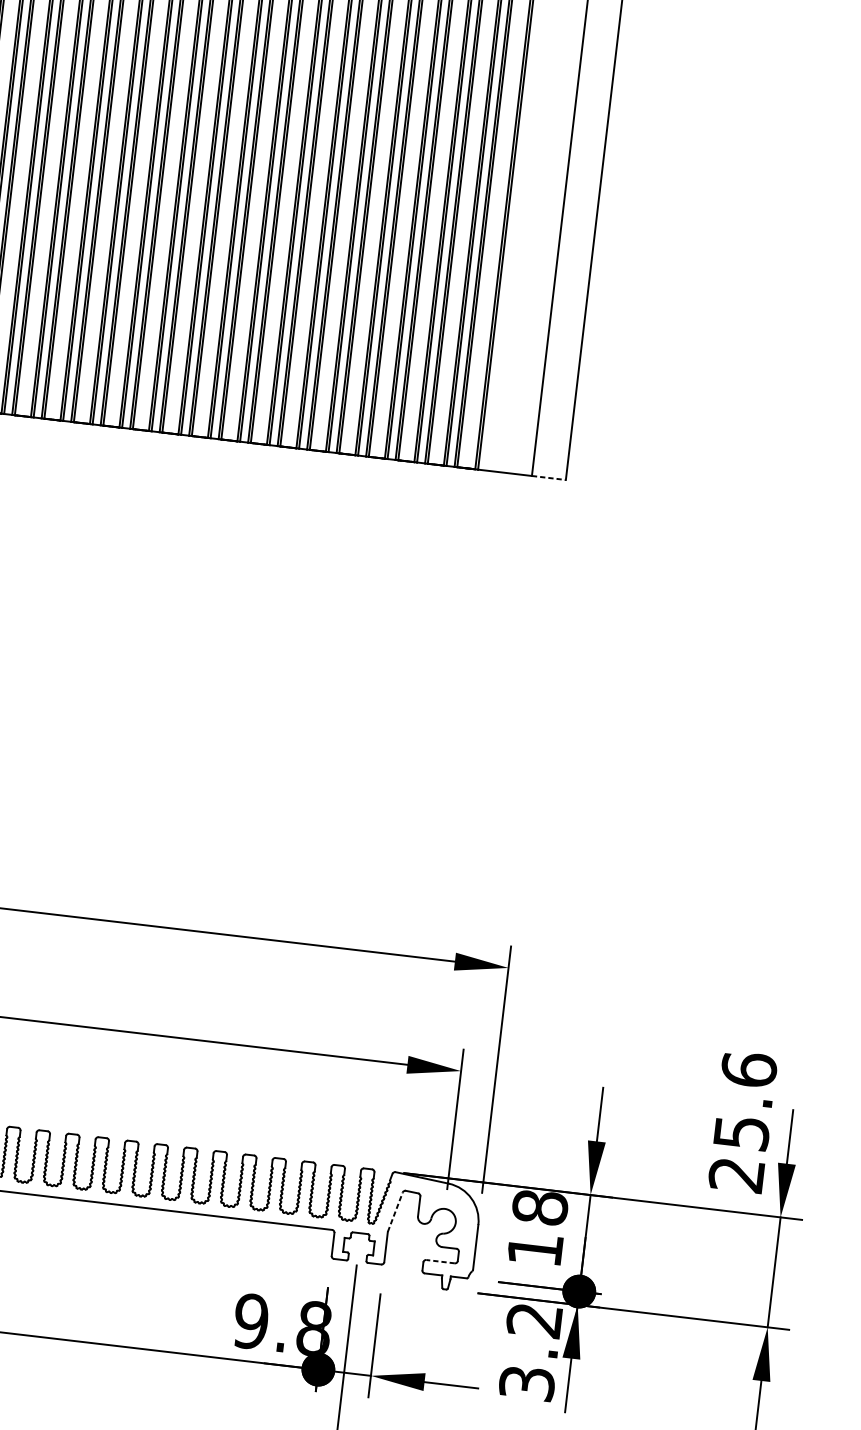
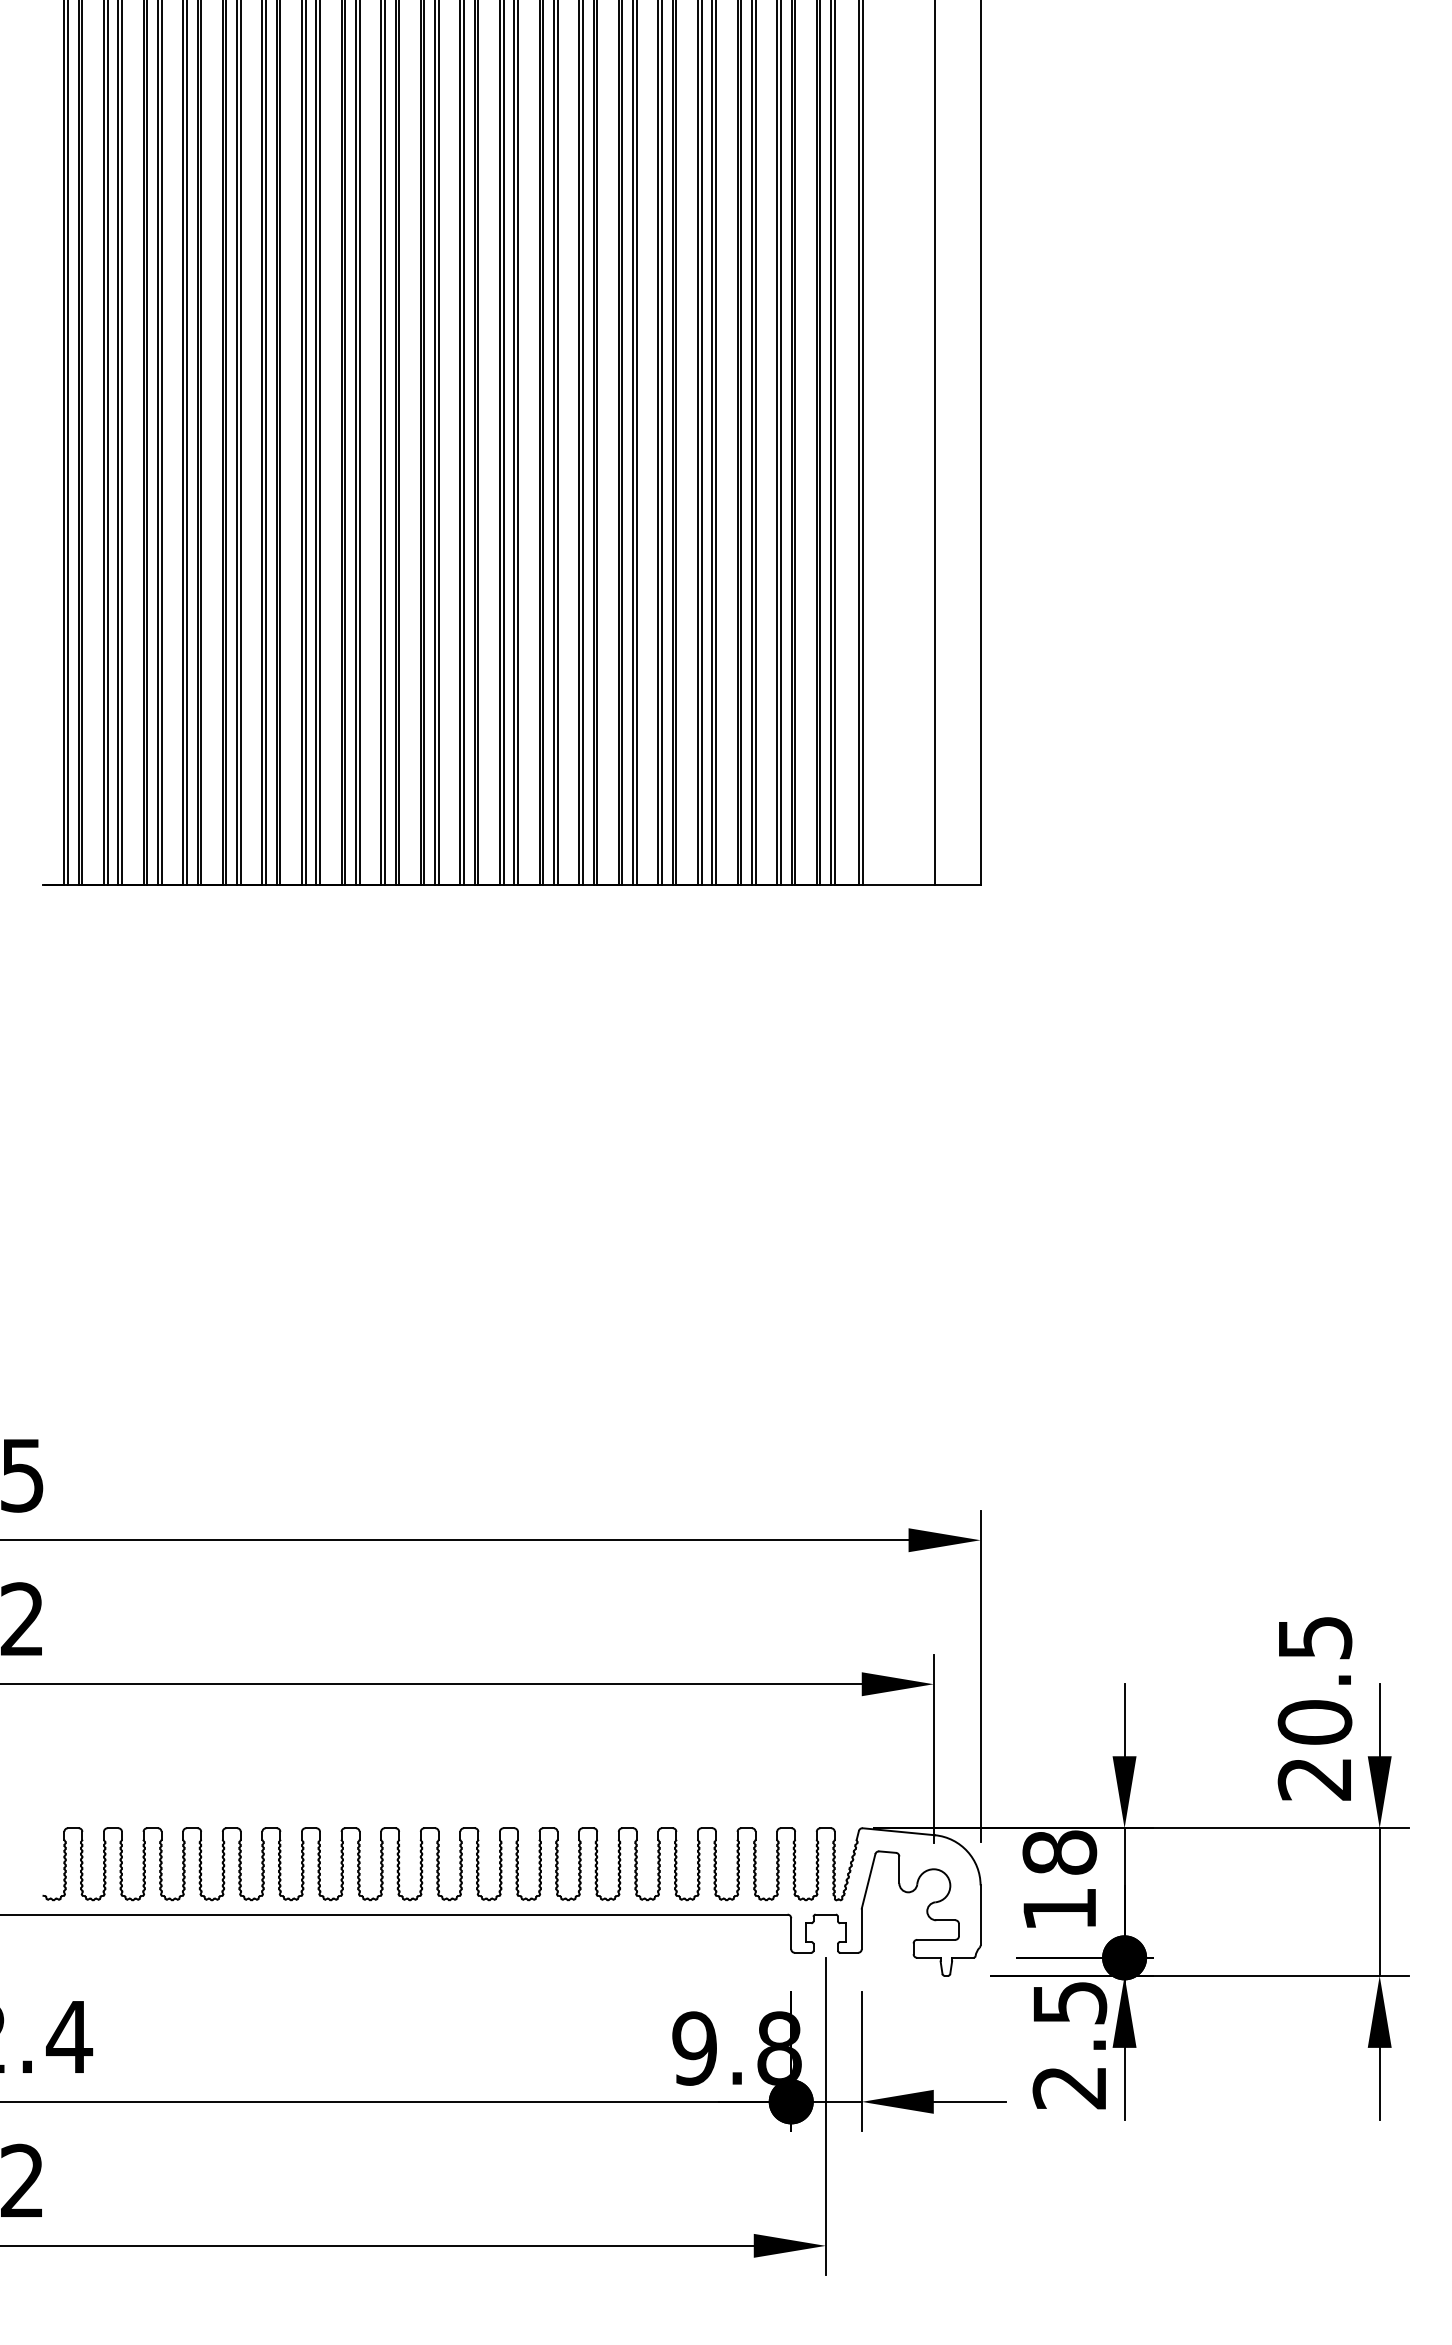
line: (548, 478) -> (957, 885), dashed -> solid
text: (745, 1100) -> (1314, 1679), 25.6 -> 20.5
line: (395, 1211) -> (868, 1880), dashed -> solid
line: (440, 1261) -> (935, 1939), dashed -> solid
text: (530, 1352) -> (1069, 2045), 3.2 -> 2.5

